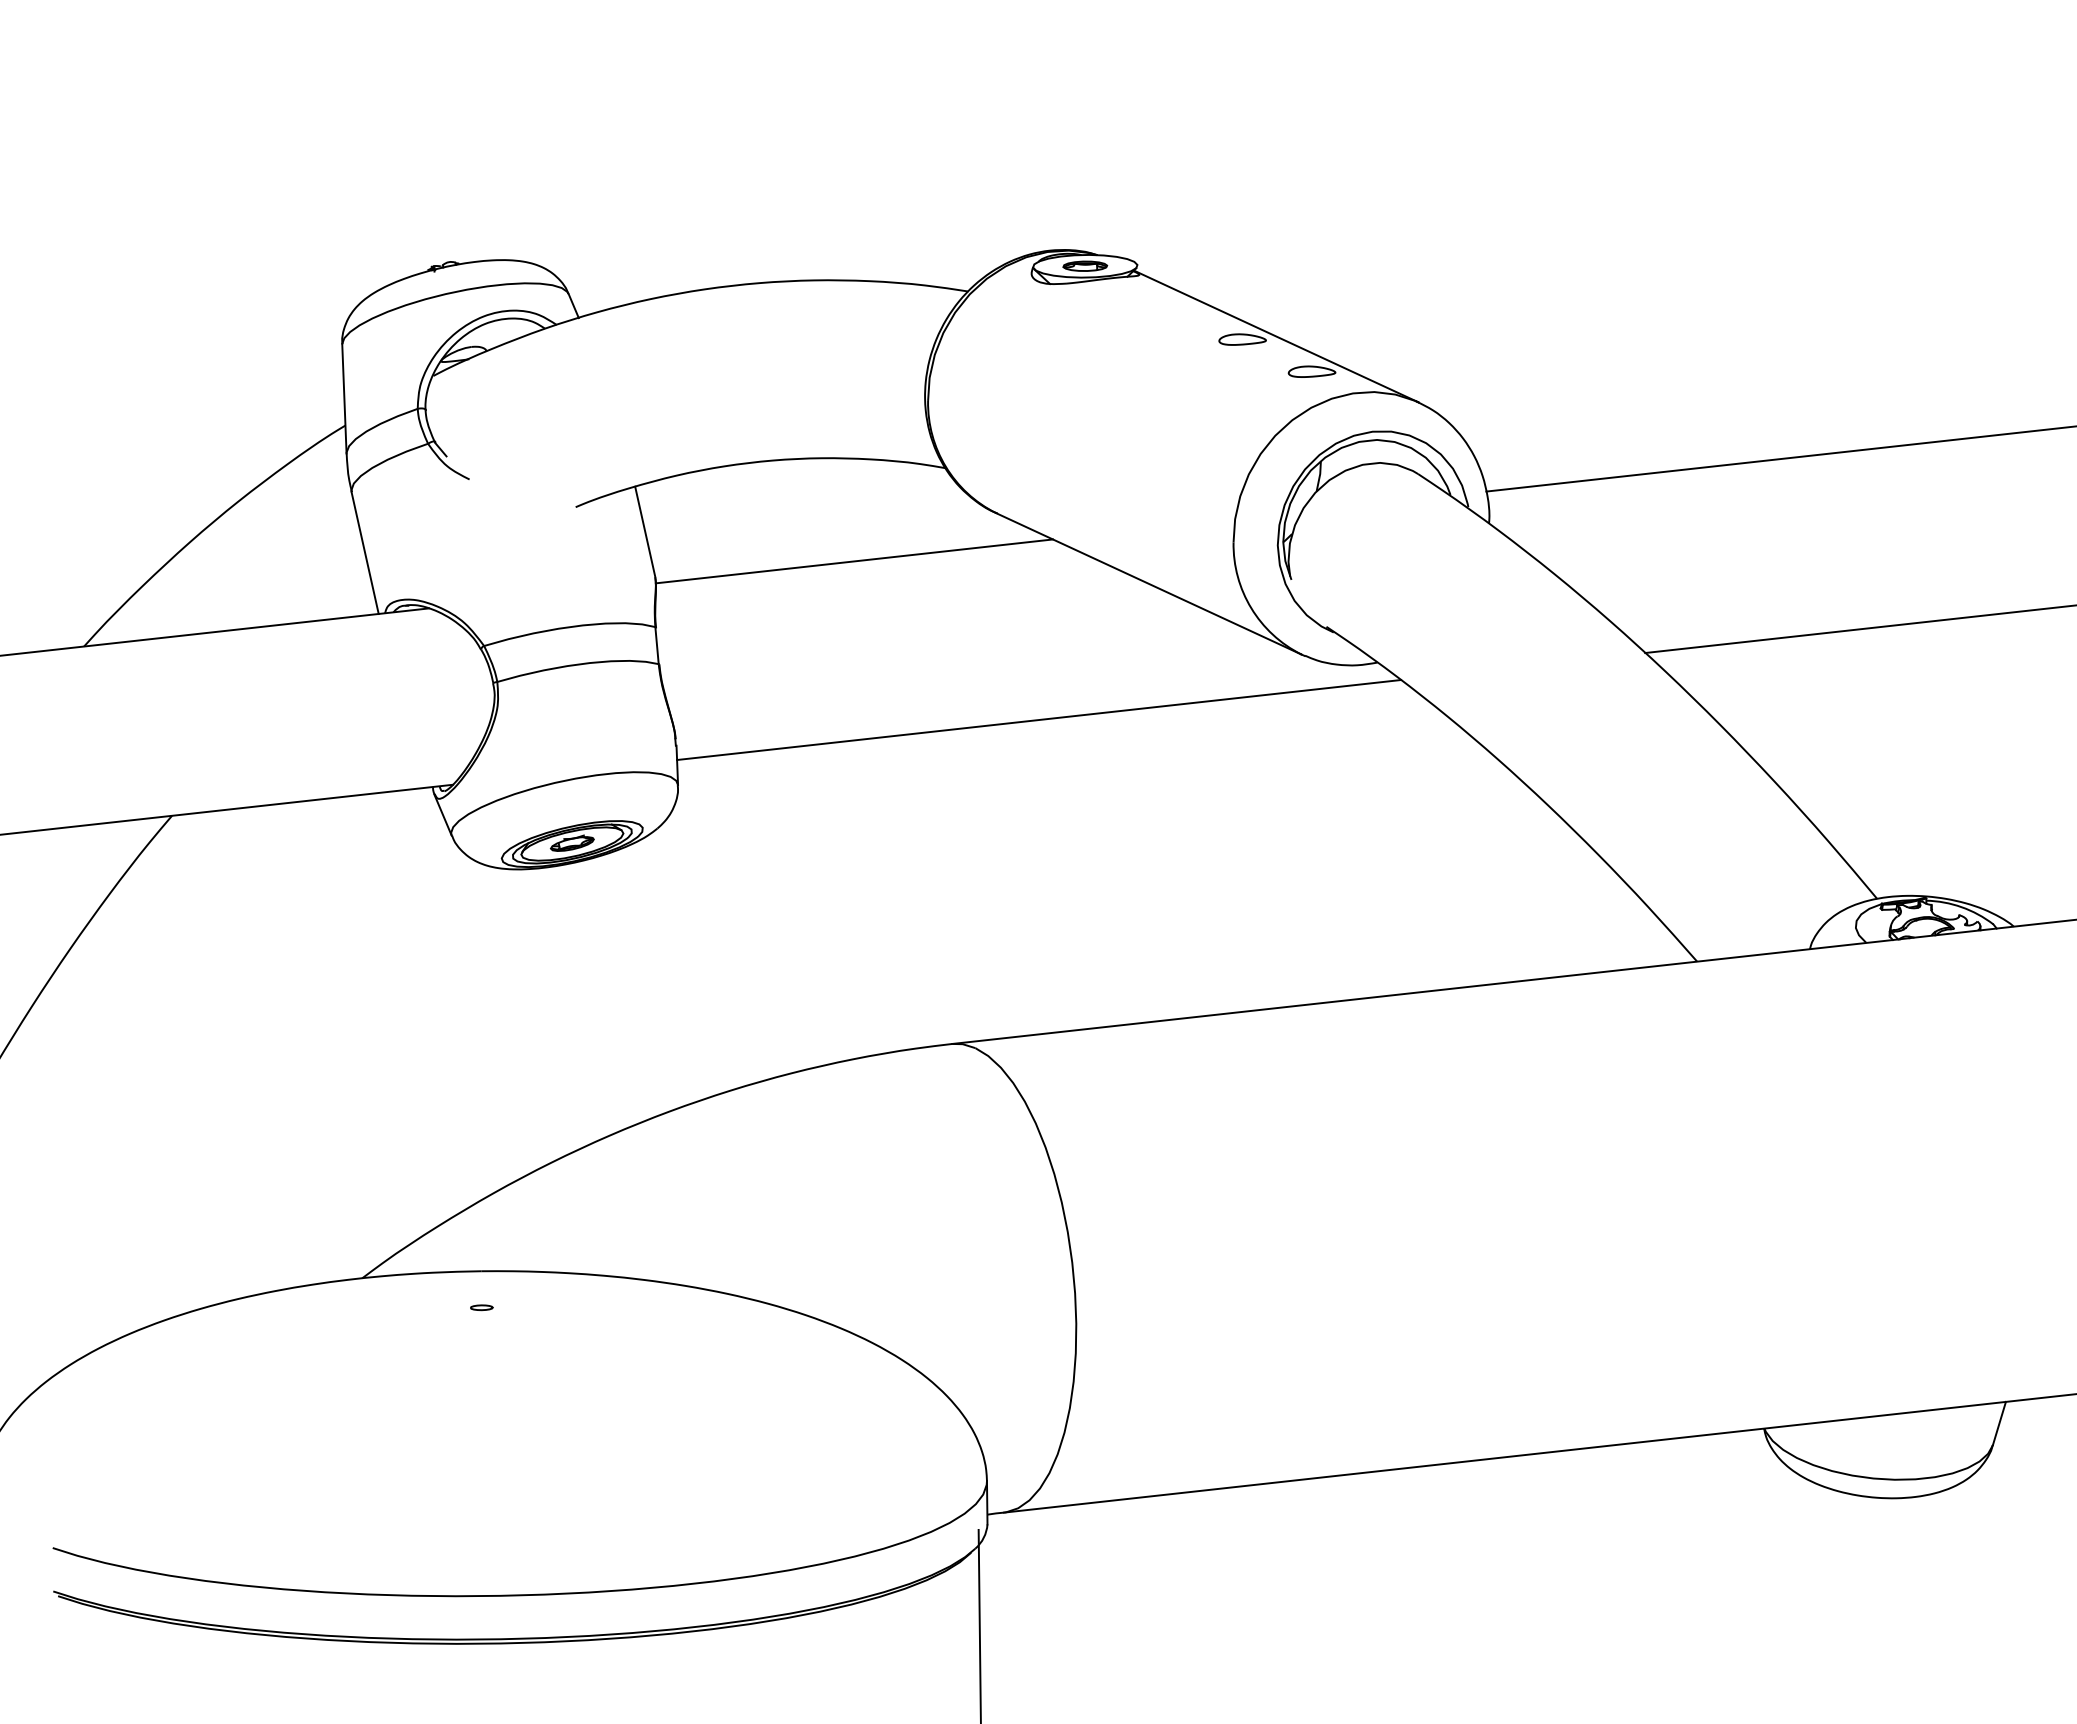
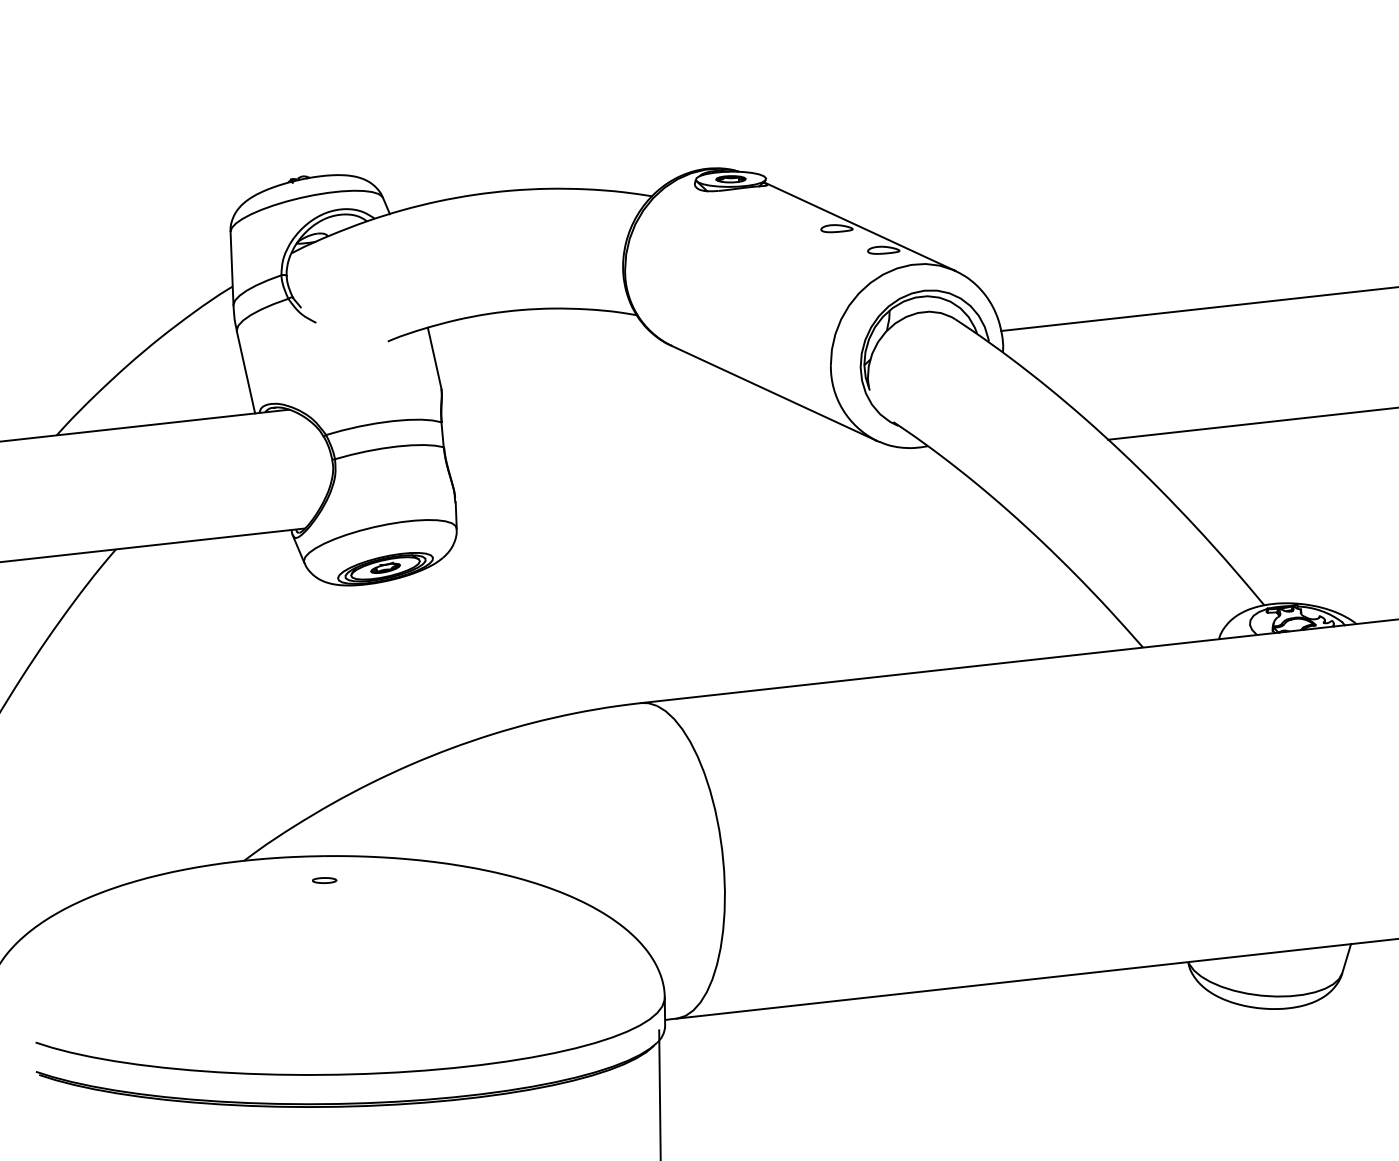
line: (854, 560) -> (575, 377), removed
line: (1038, 719) -> (699, 484), removed
part: (481, 1307) -> (324, 880), size x1.6

